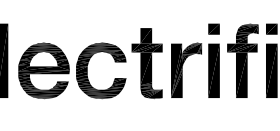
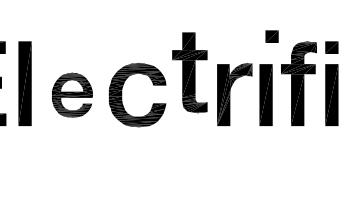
part: (213, 29) -> (271, 36), moved
part: (146, 63) -> (189, 72), moved
part: (44, 71) -> (72, 95), size x0.7

